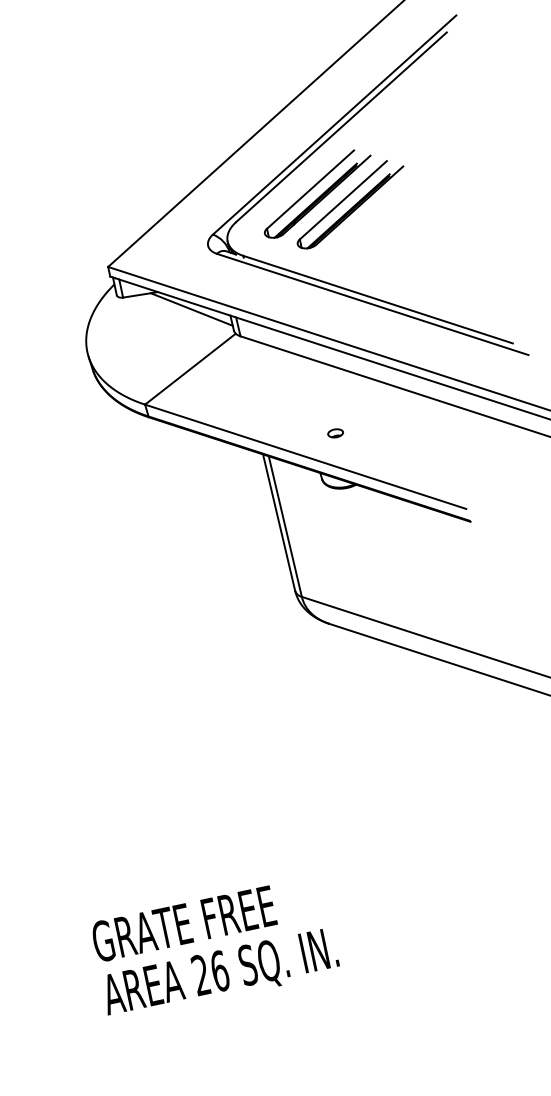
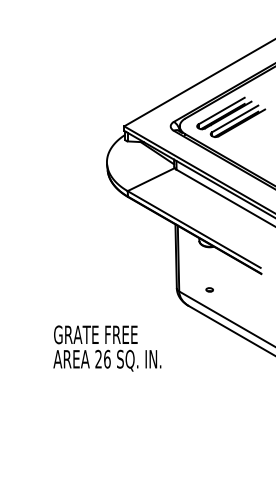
part: (334, 432) -> (209, 289), moved
text: (215, 947) -> (107, 348), moved

